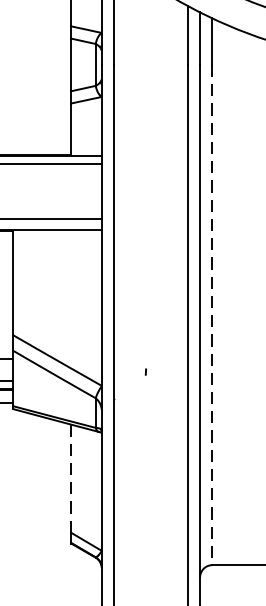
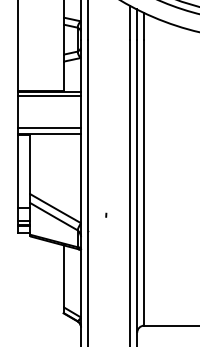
line: (212, 314) -> (144, 182), dashed -> solid
line: (71, 479) -> (63, 276), dashed -> solid

